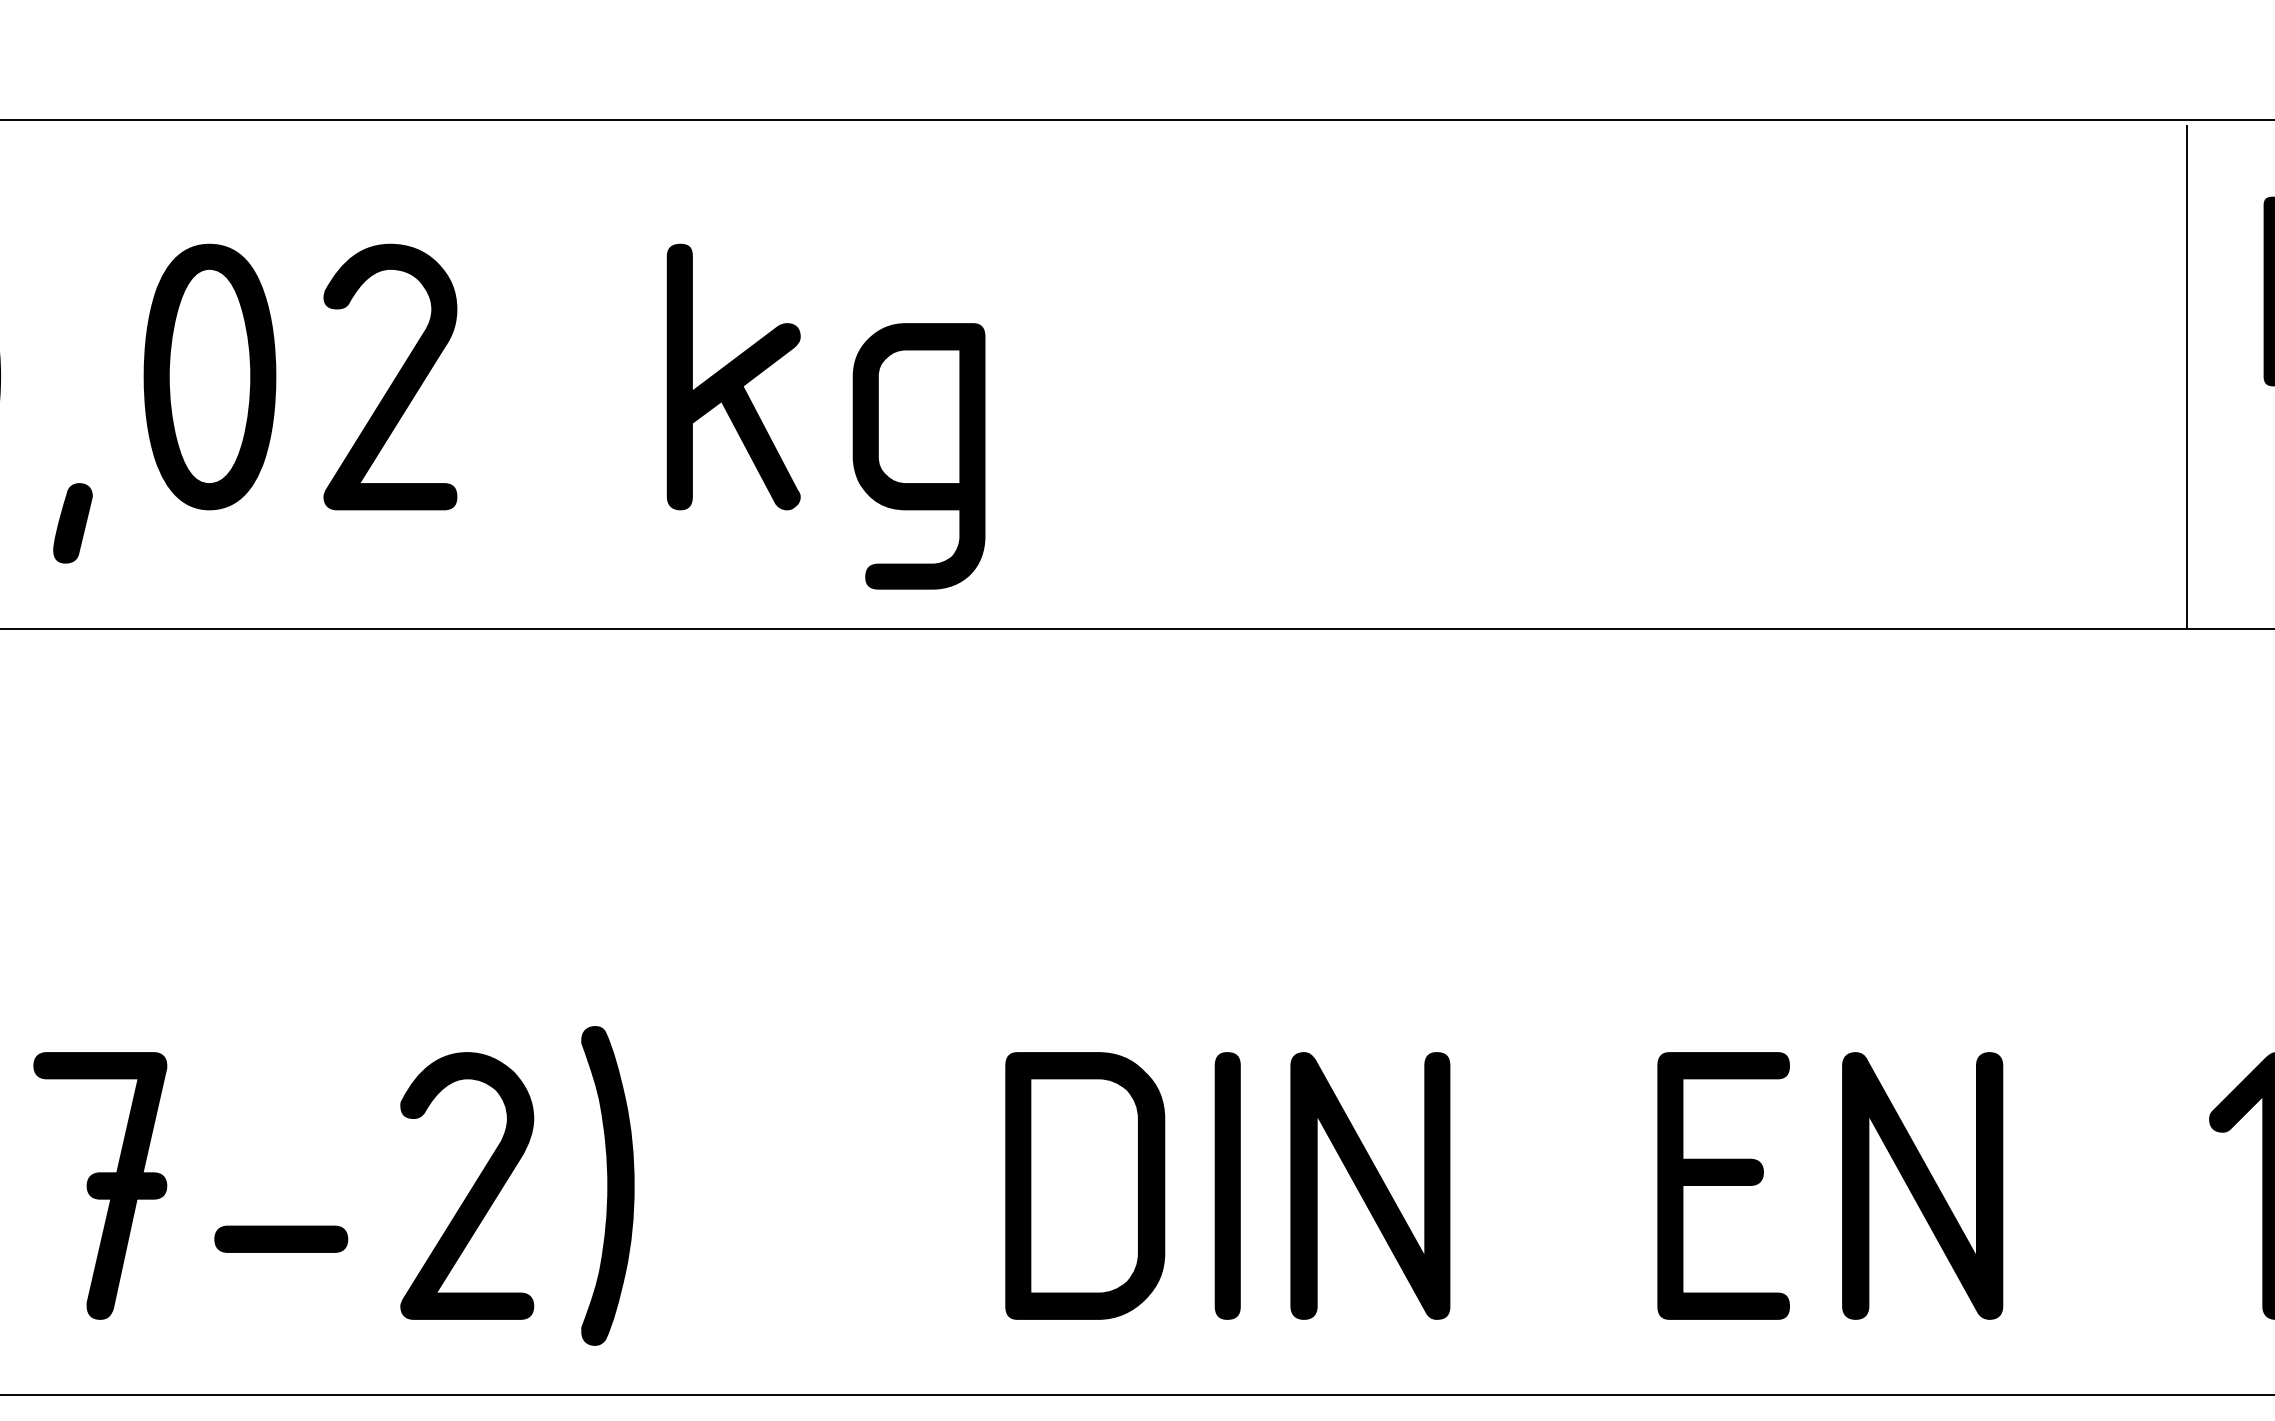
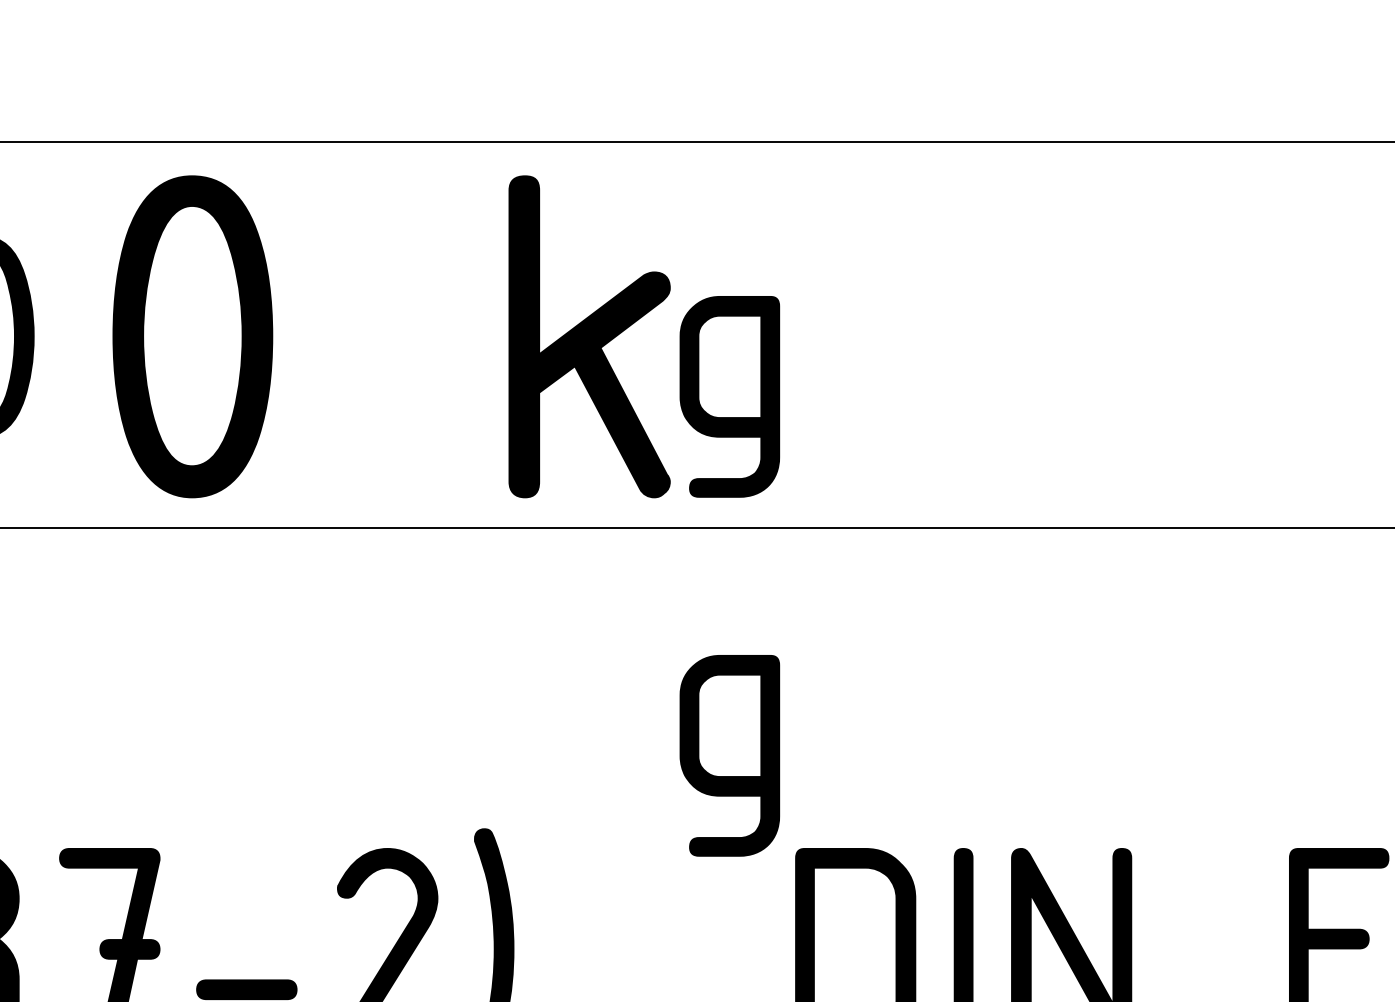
part: (209, 376) -> (192, 336), size x1.6
fill: (390, 376) -> (329, 336), removed
part: (733, 376) -> (589, 336), size x1.6
fill: (72, 523) -> (88, 447), removed
part: (918, 930) -> (729, 755), added

